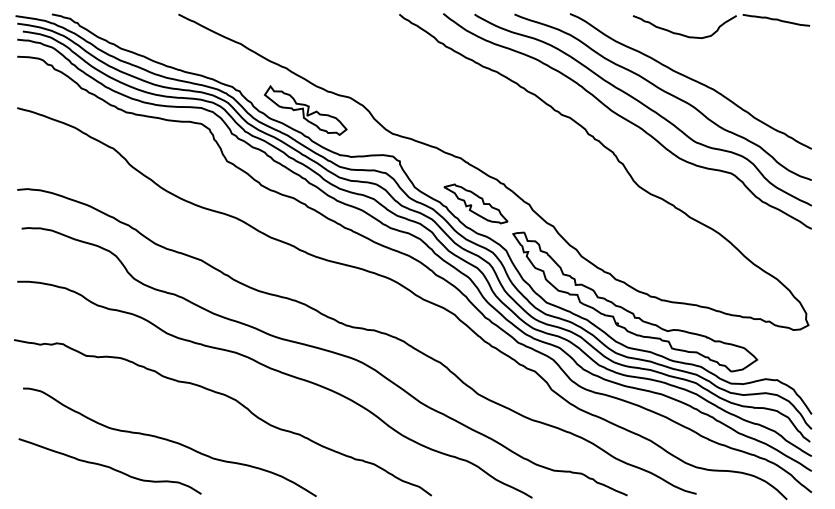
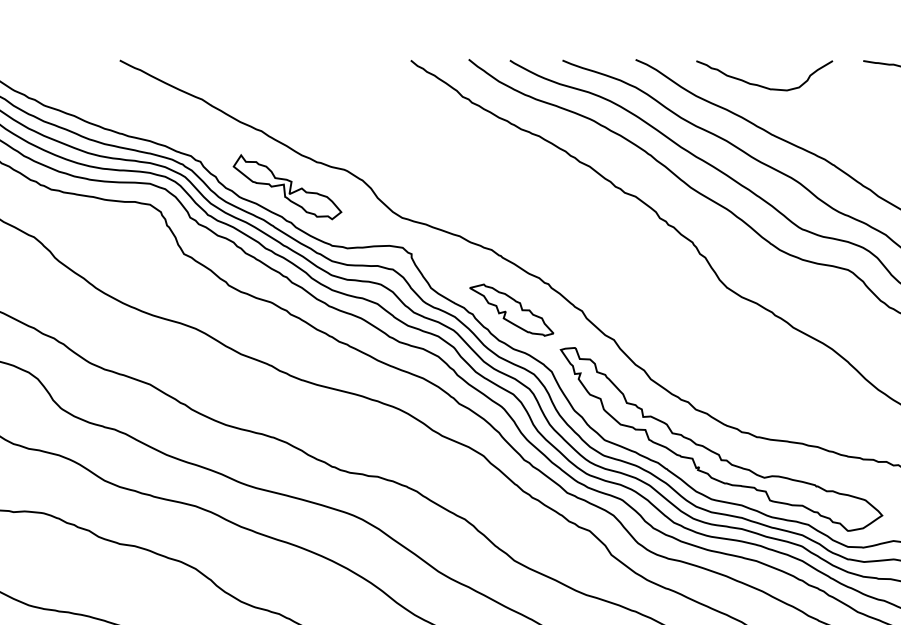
curve: (681, 33) -> (760, 84), moved

